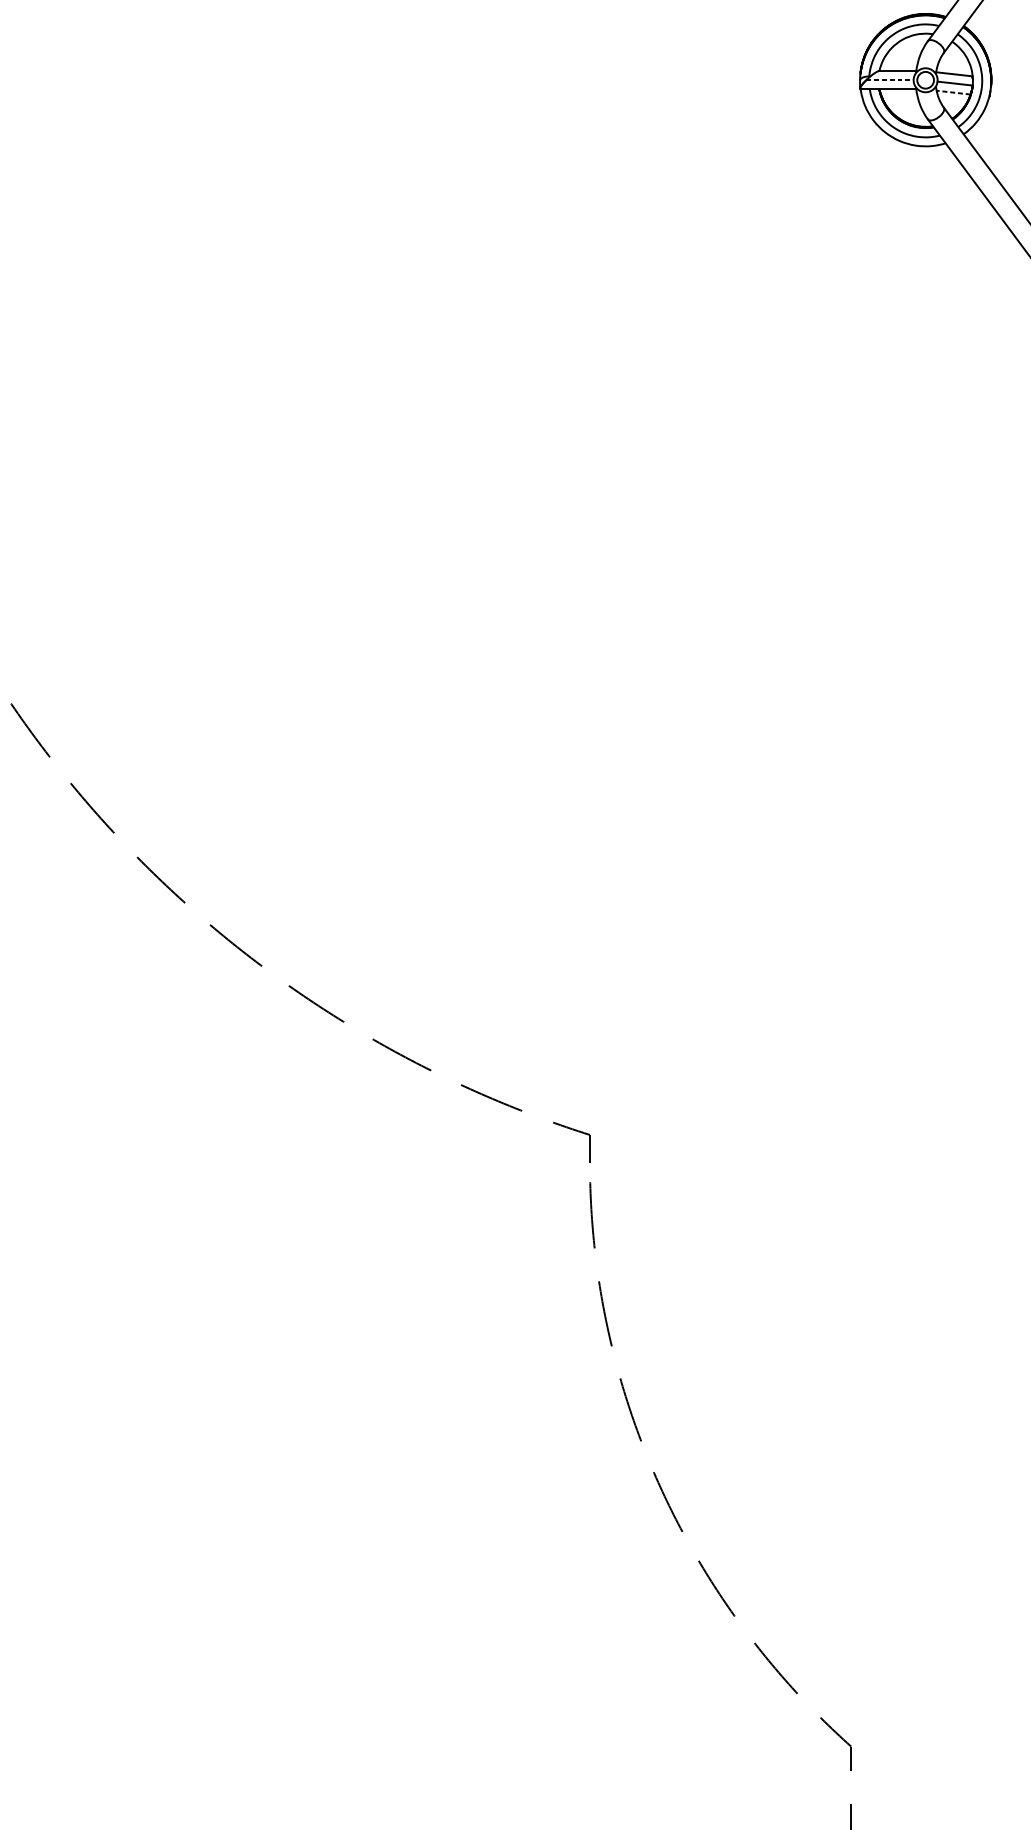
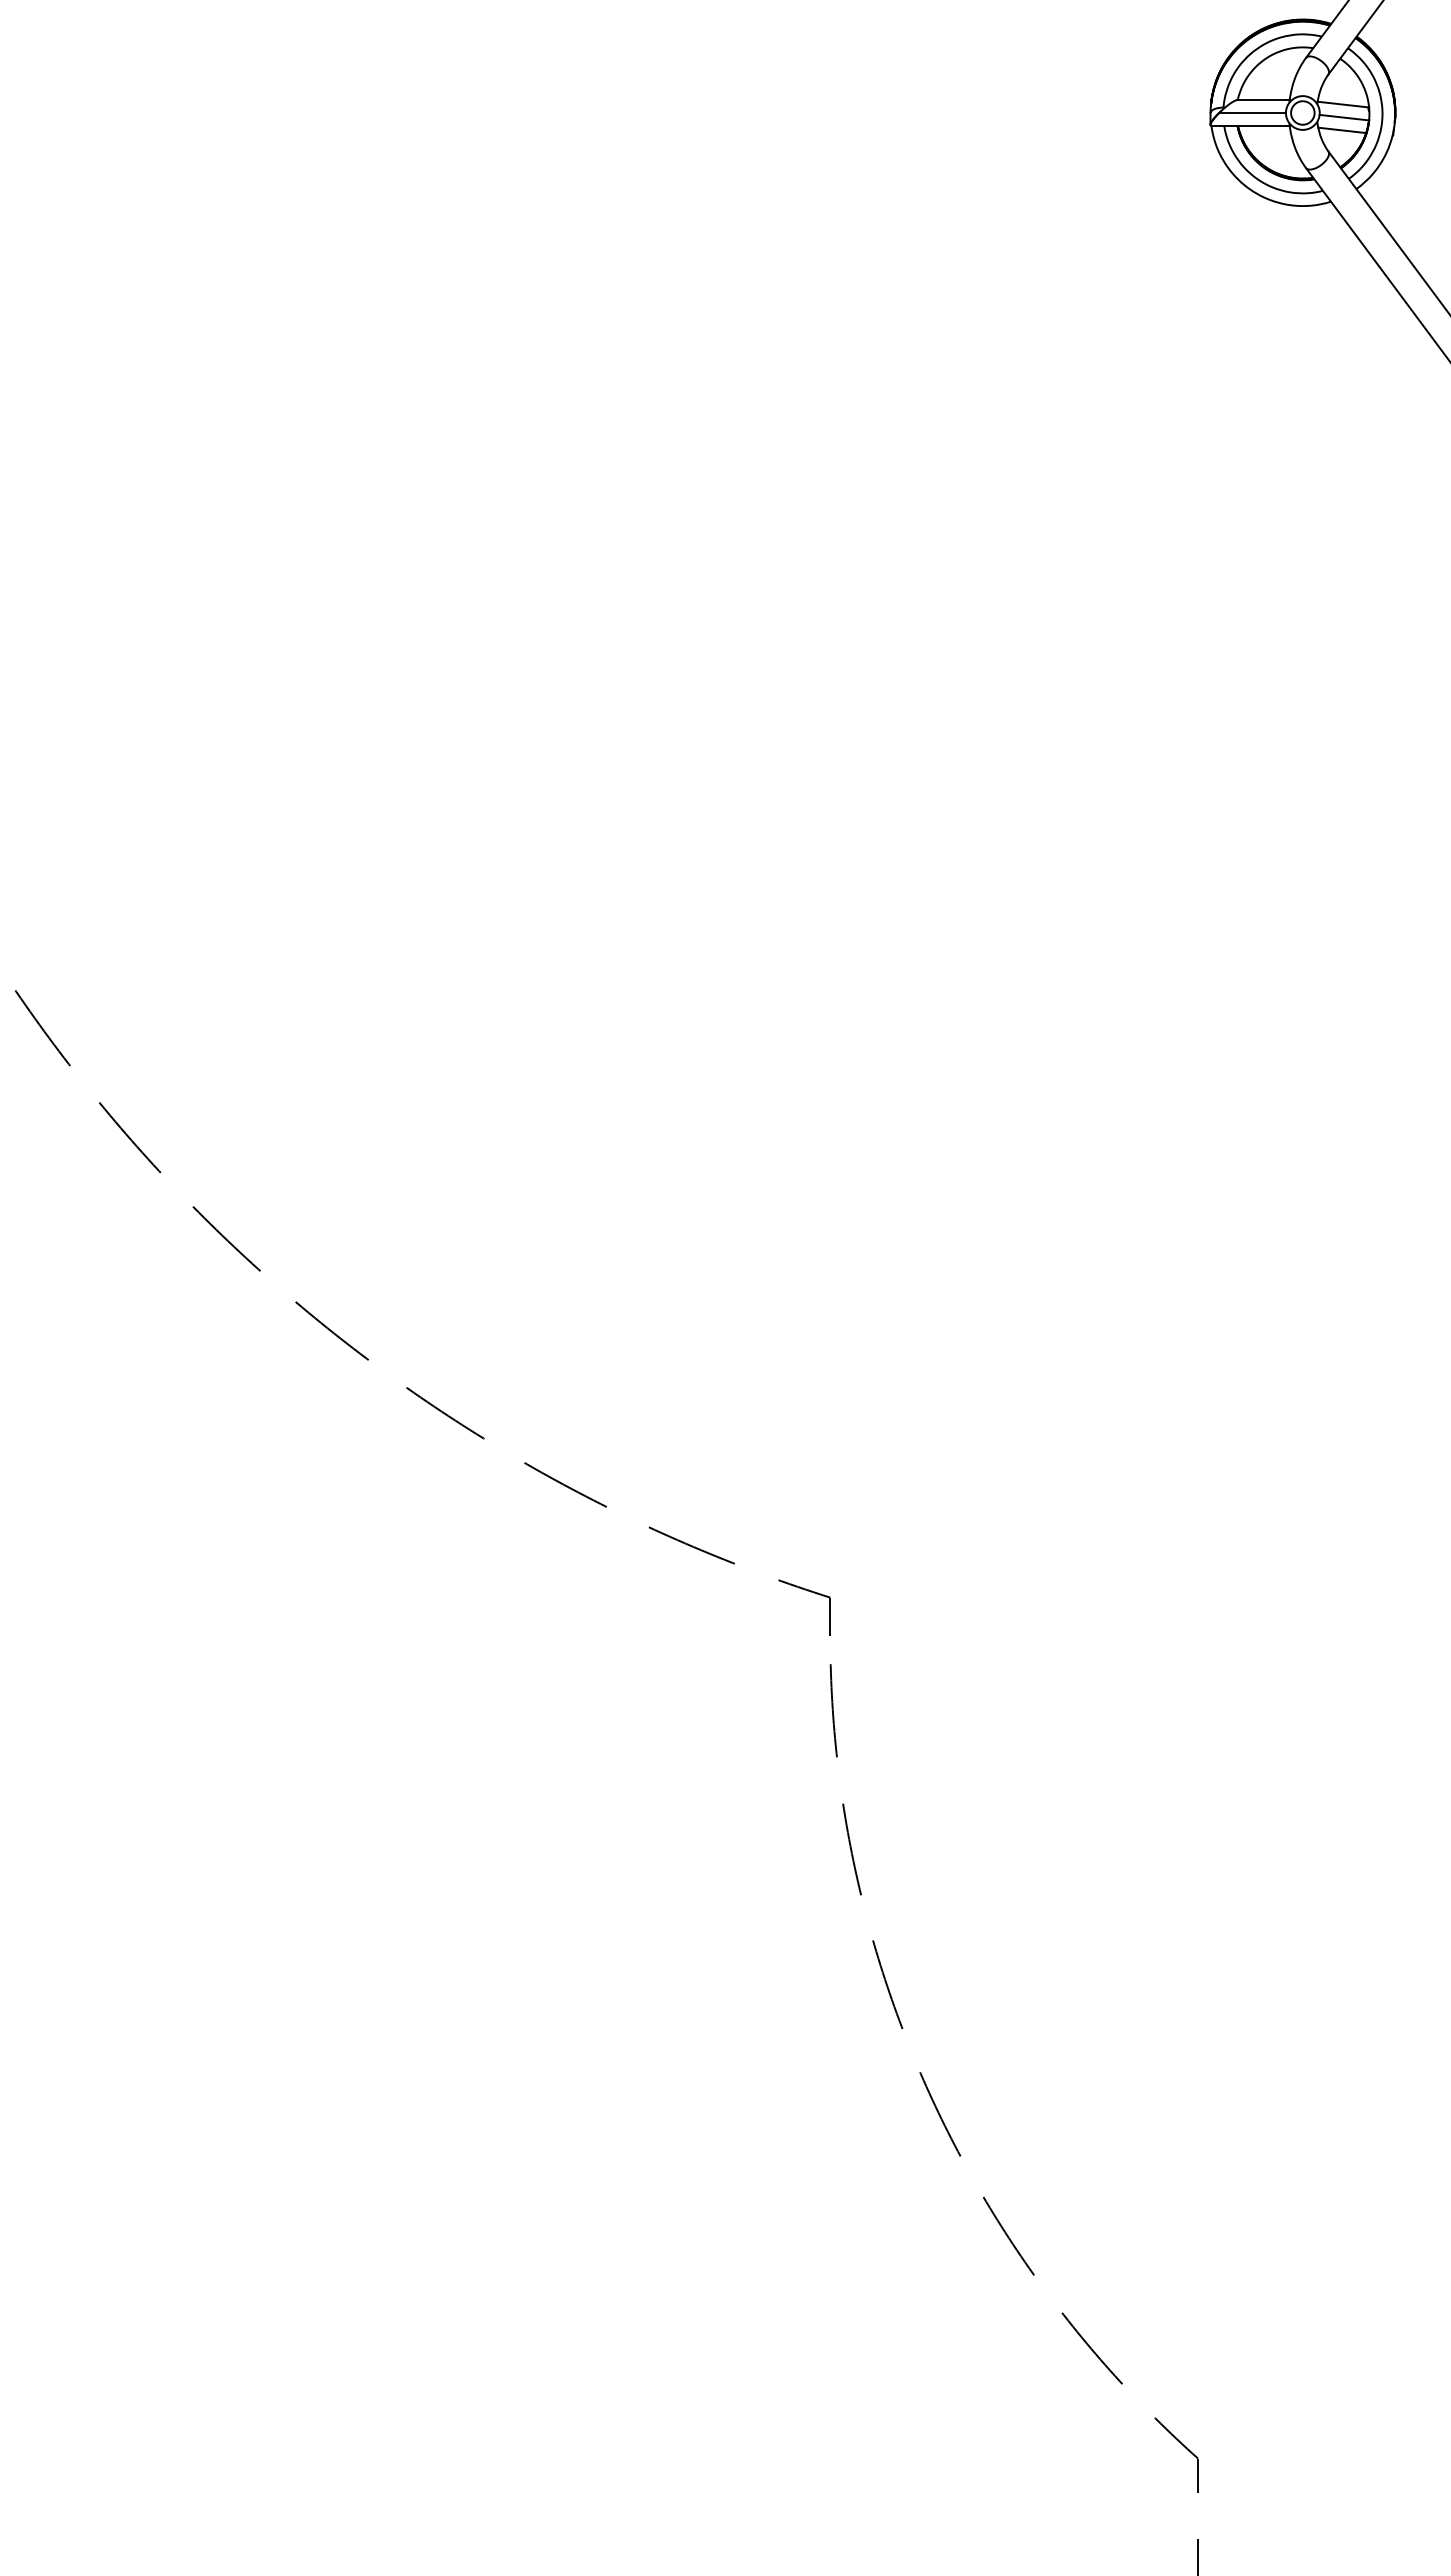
line: (890, 80) -> (1253, 113), dashed -> solid
line: (953, 92) -> (1341, 130), dashed -> solid

